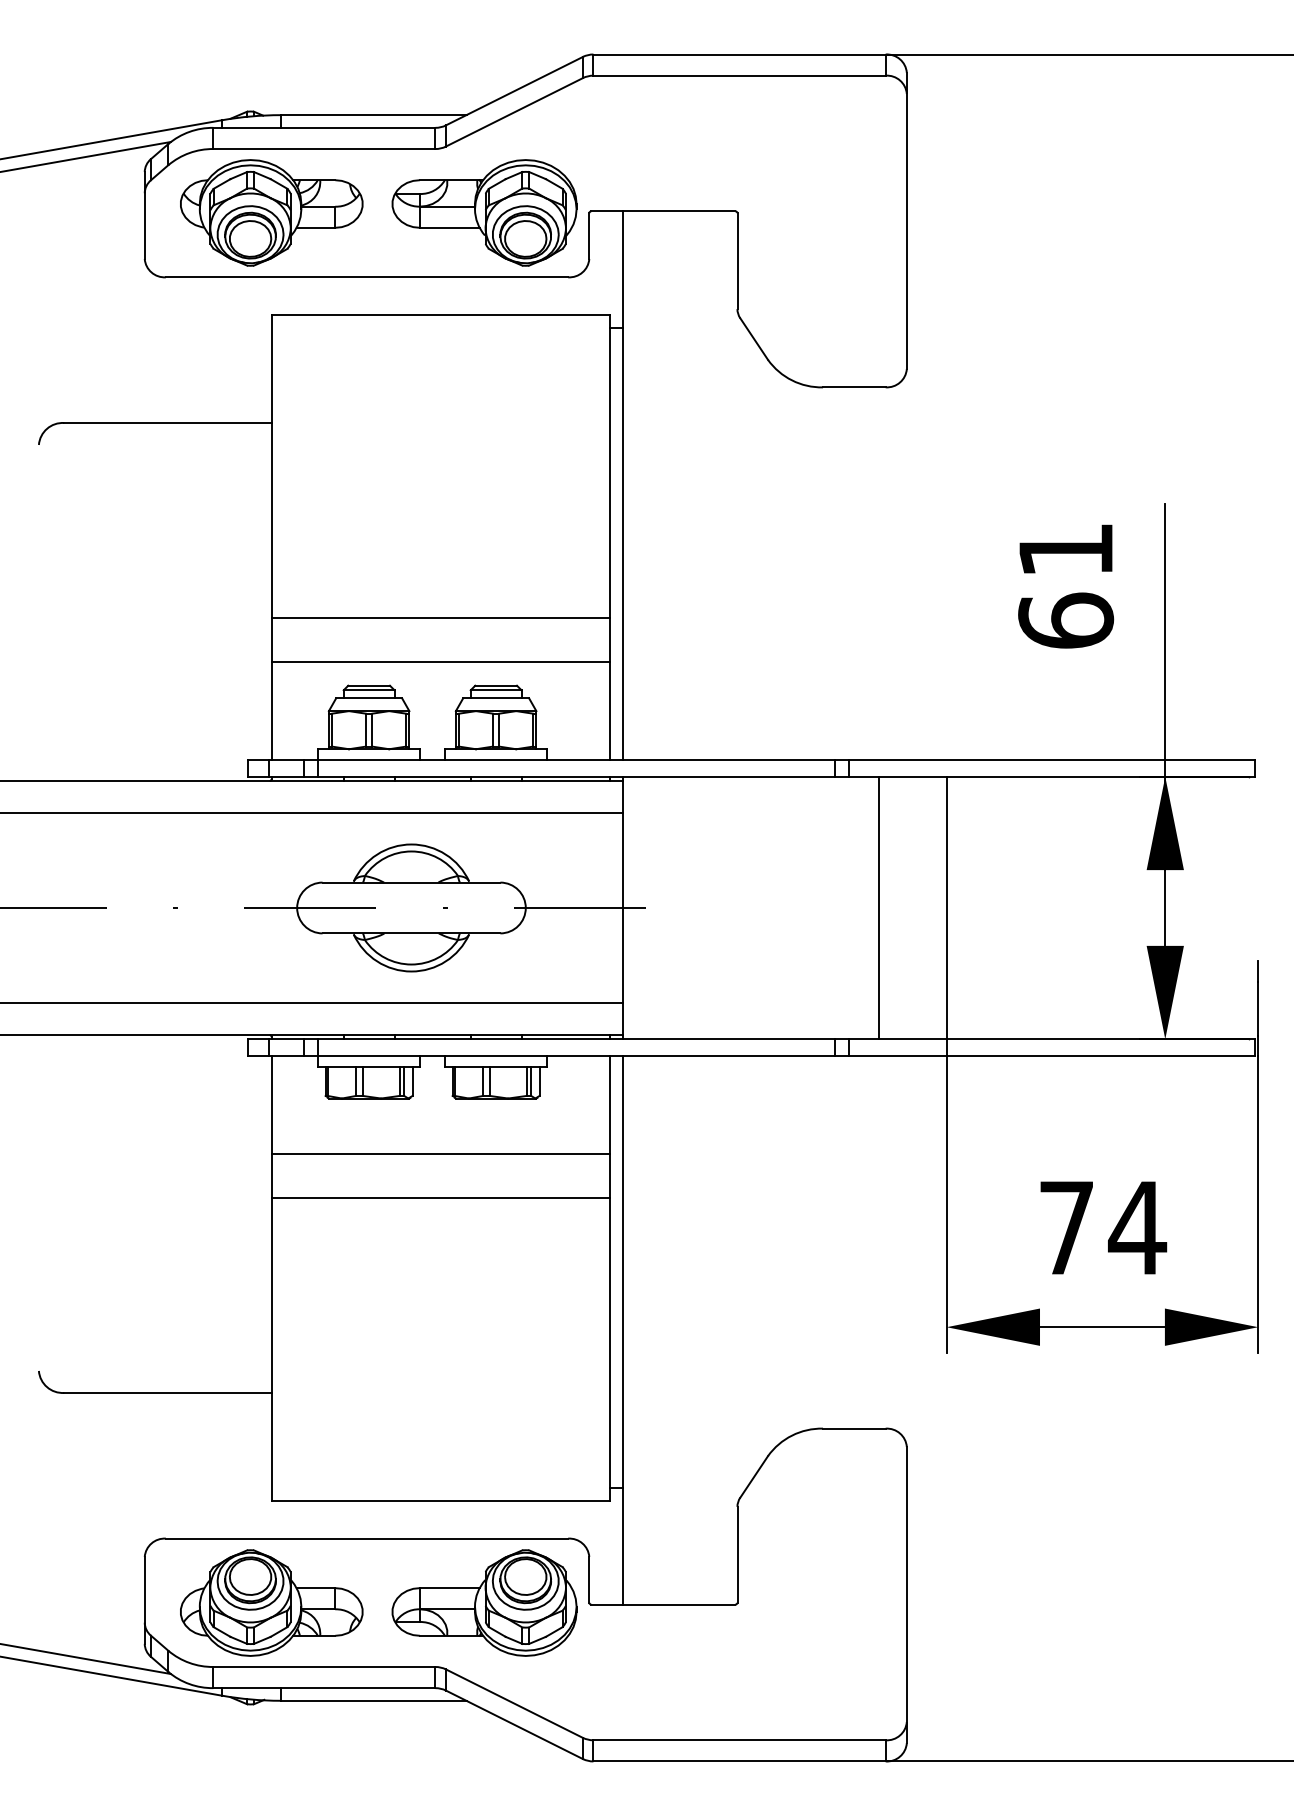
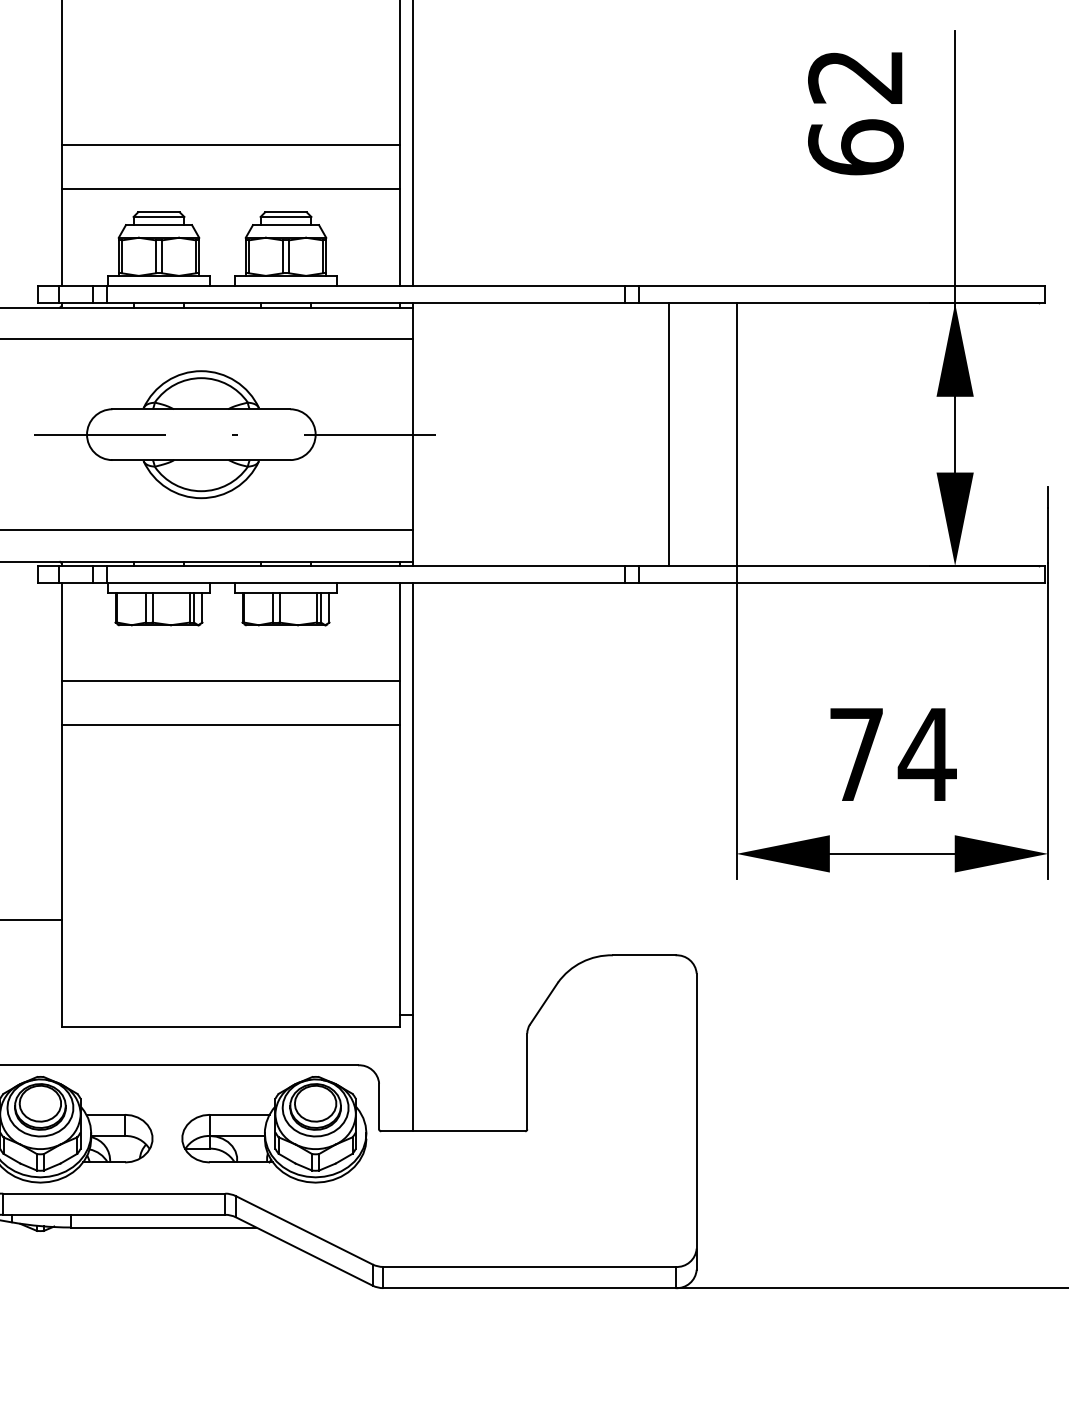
text: (1065, 550) -> (855, 77), 61 -> 62

